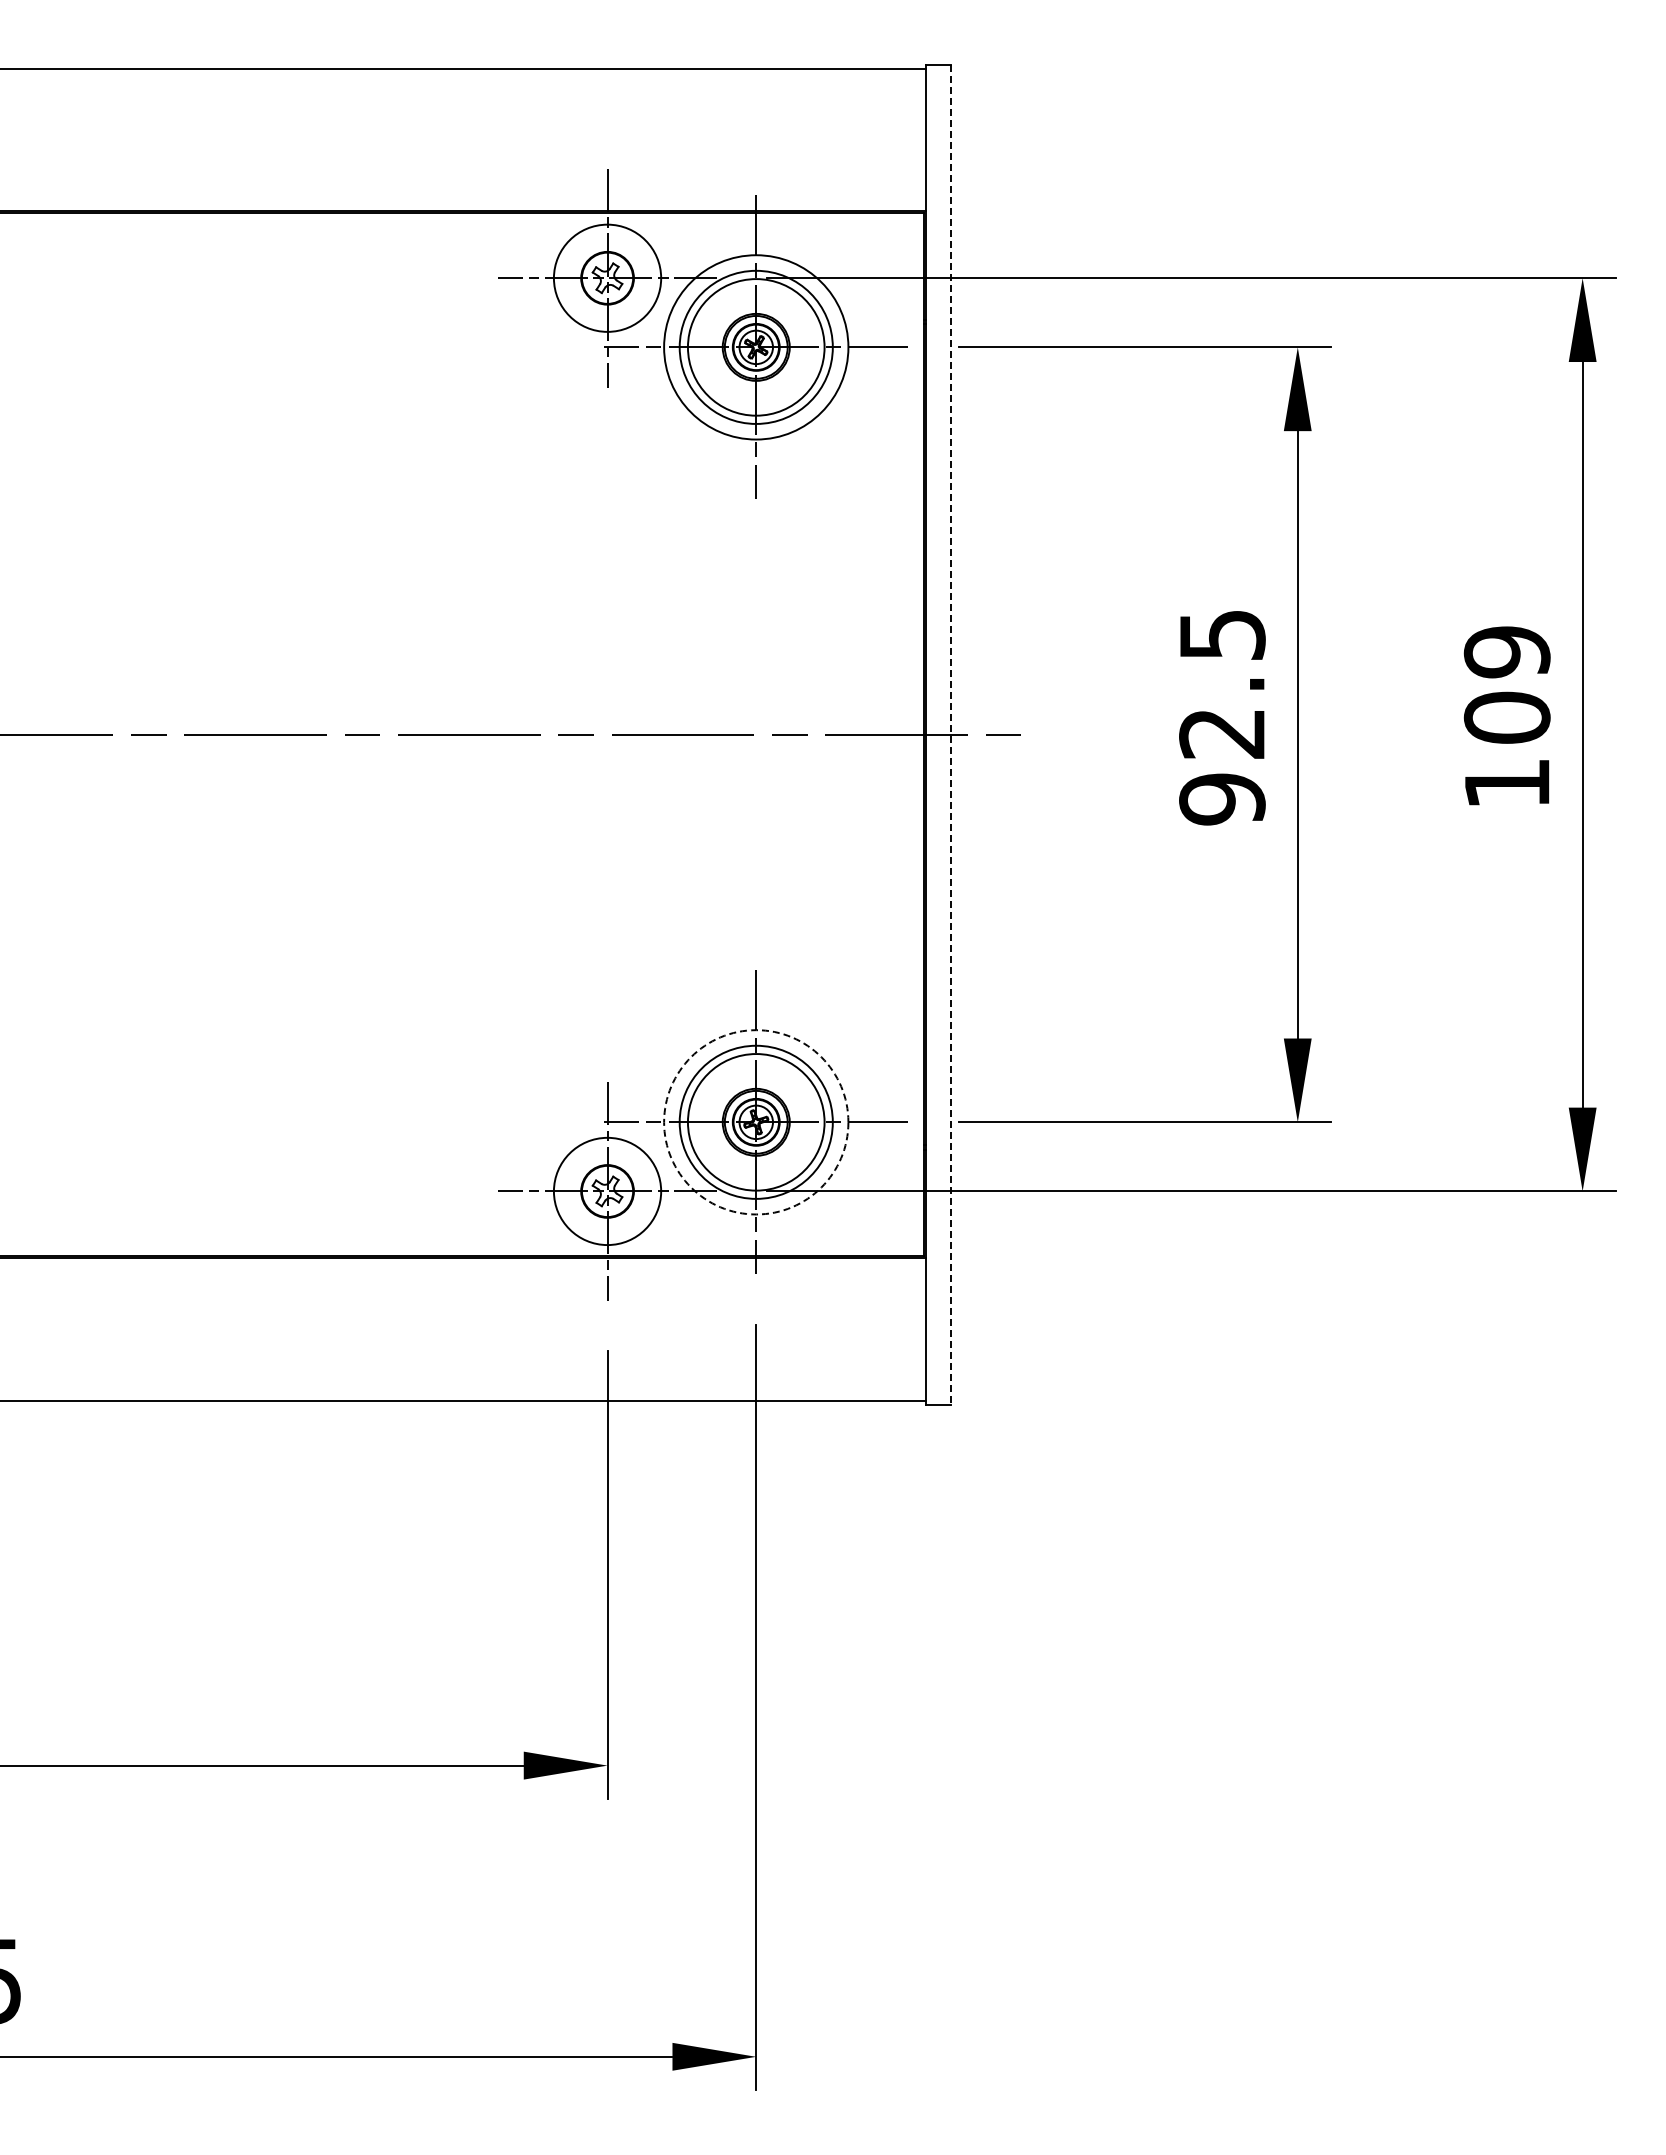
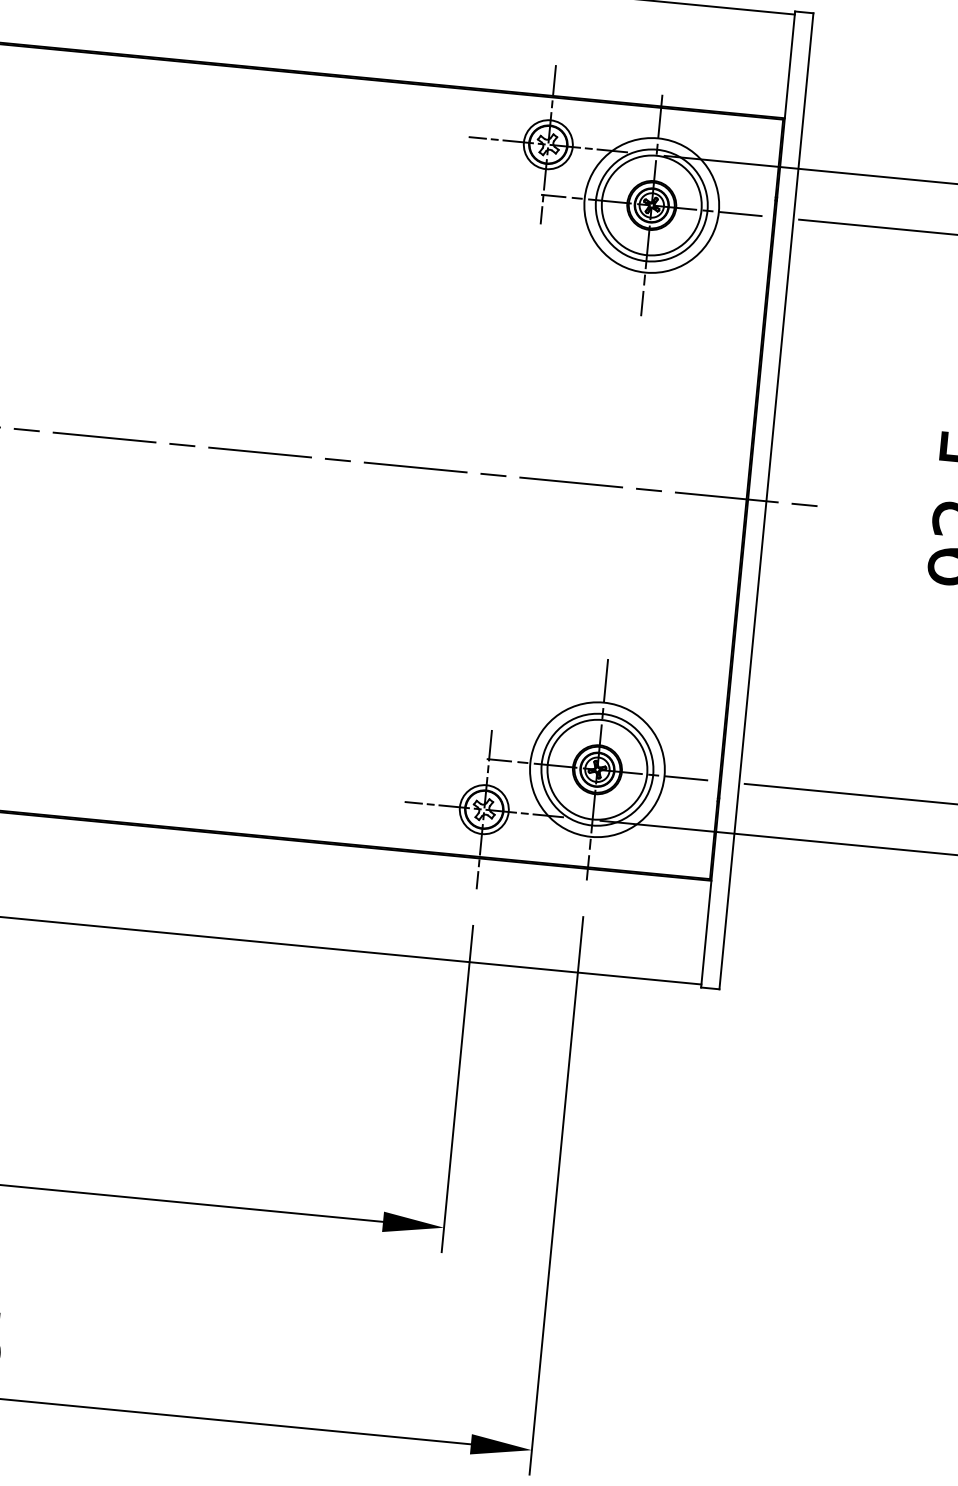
circle: (607, 277) -> (548, 144), size x0.62
line: (951, 735) -> (766, 501), dashed -> solid
circle: (756, 1122) -> (597, 769), dashed -> solid
circle: (607, 1190) -> (484, 808), size x0.62

